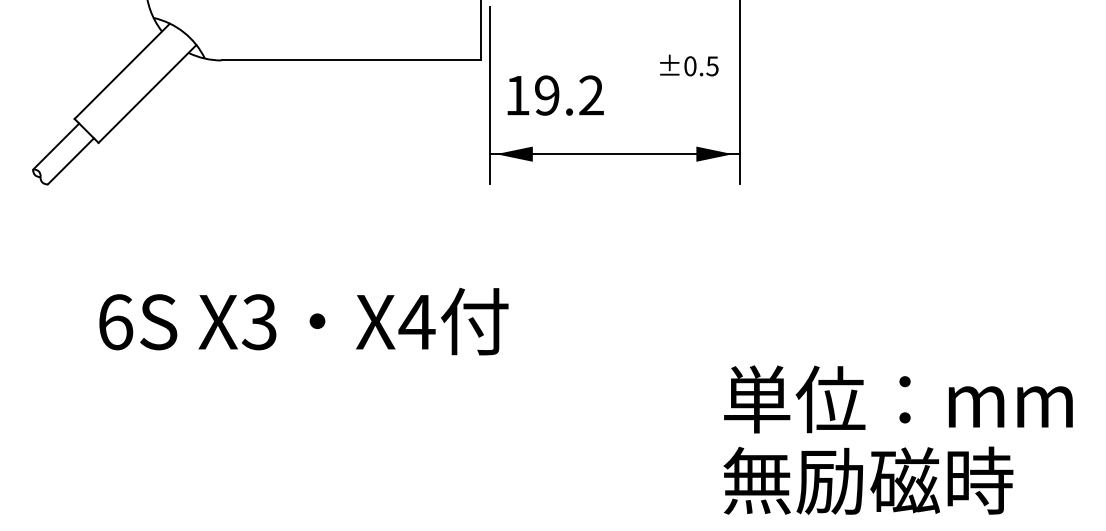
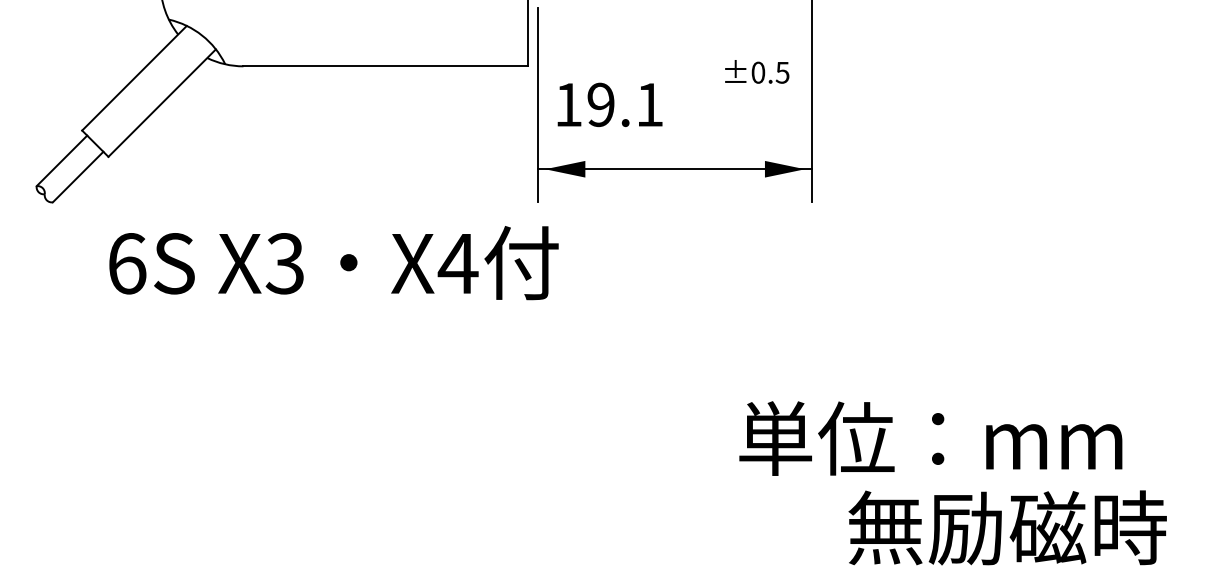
text: (591, 95) -> (649, 104), 19.2 -> 19.1
text: (303, 321) -> (333, 262), moved
text: (898, 399) -> (930, 438), moved
text: (868, 480) -> (1007, 527), moved

